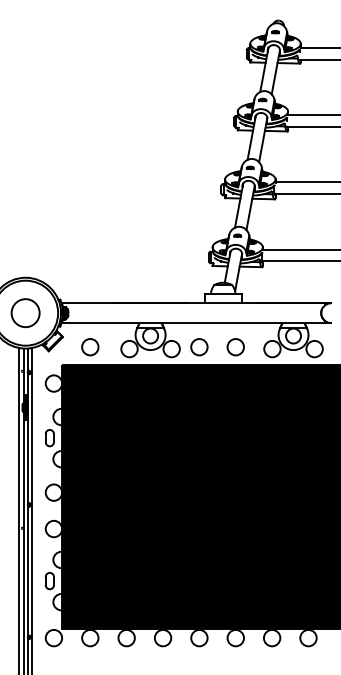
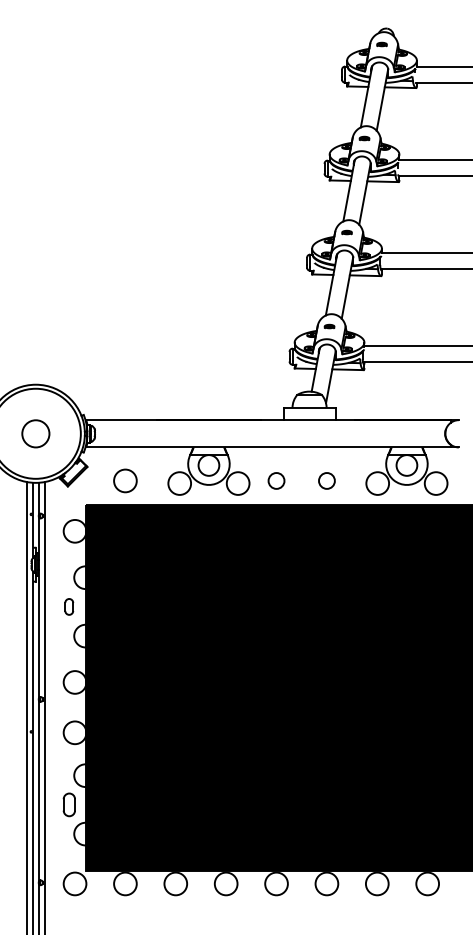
circle: (25, 312) -> (35, 433), size x0.7
circle: (199, 346) -> (276, 480), size x0.7
circle: (235, 346) -> (326, 480), size x0.7
part: (49, 437) -> (68, 606), size x0.7

